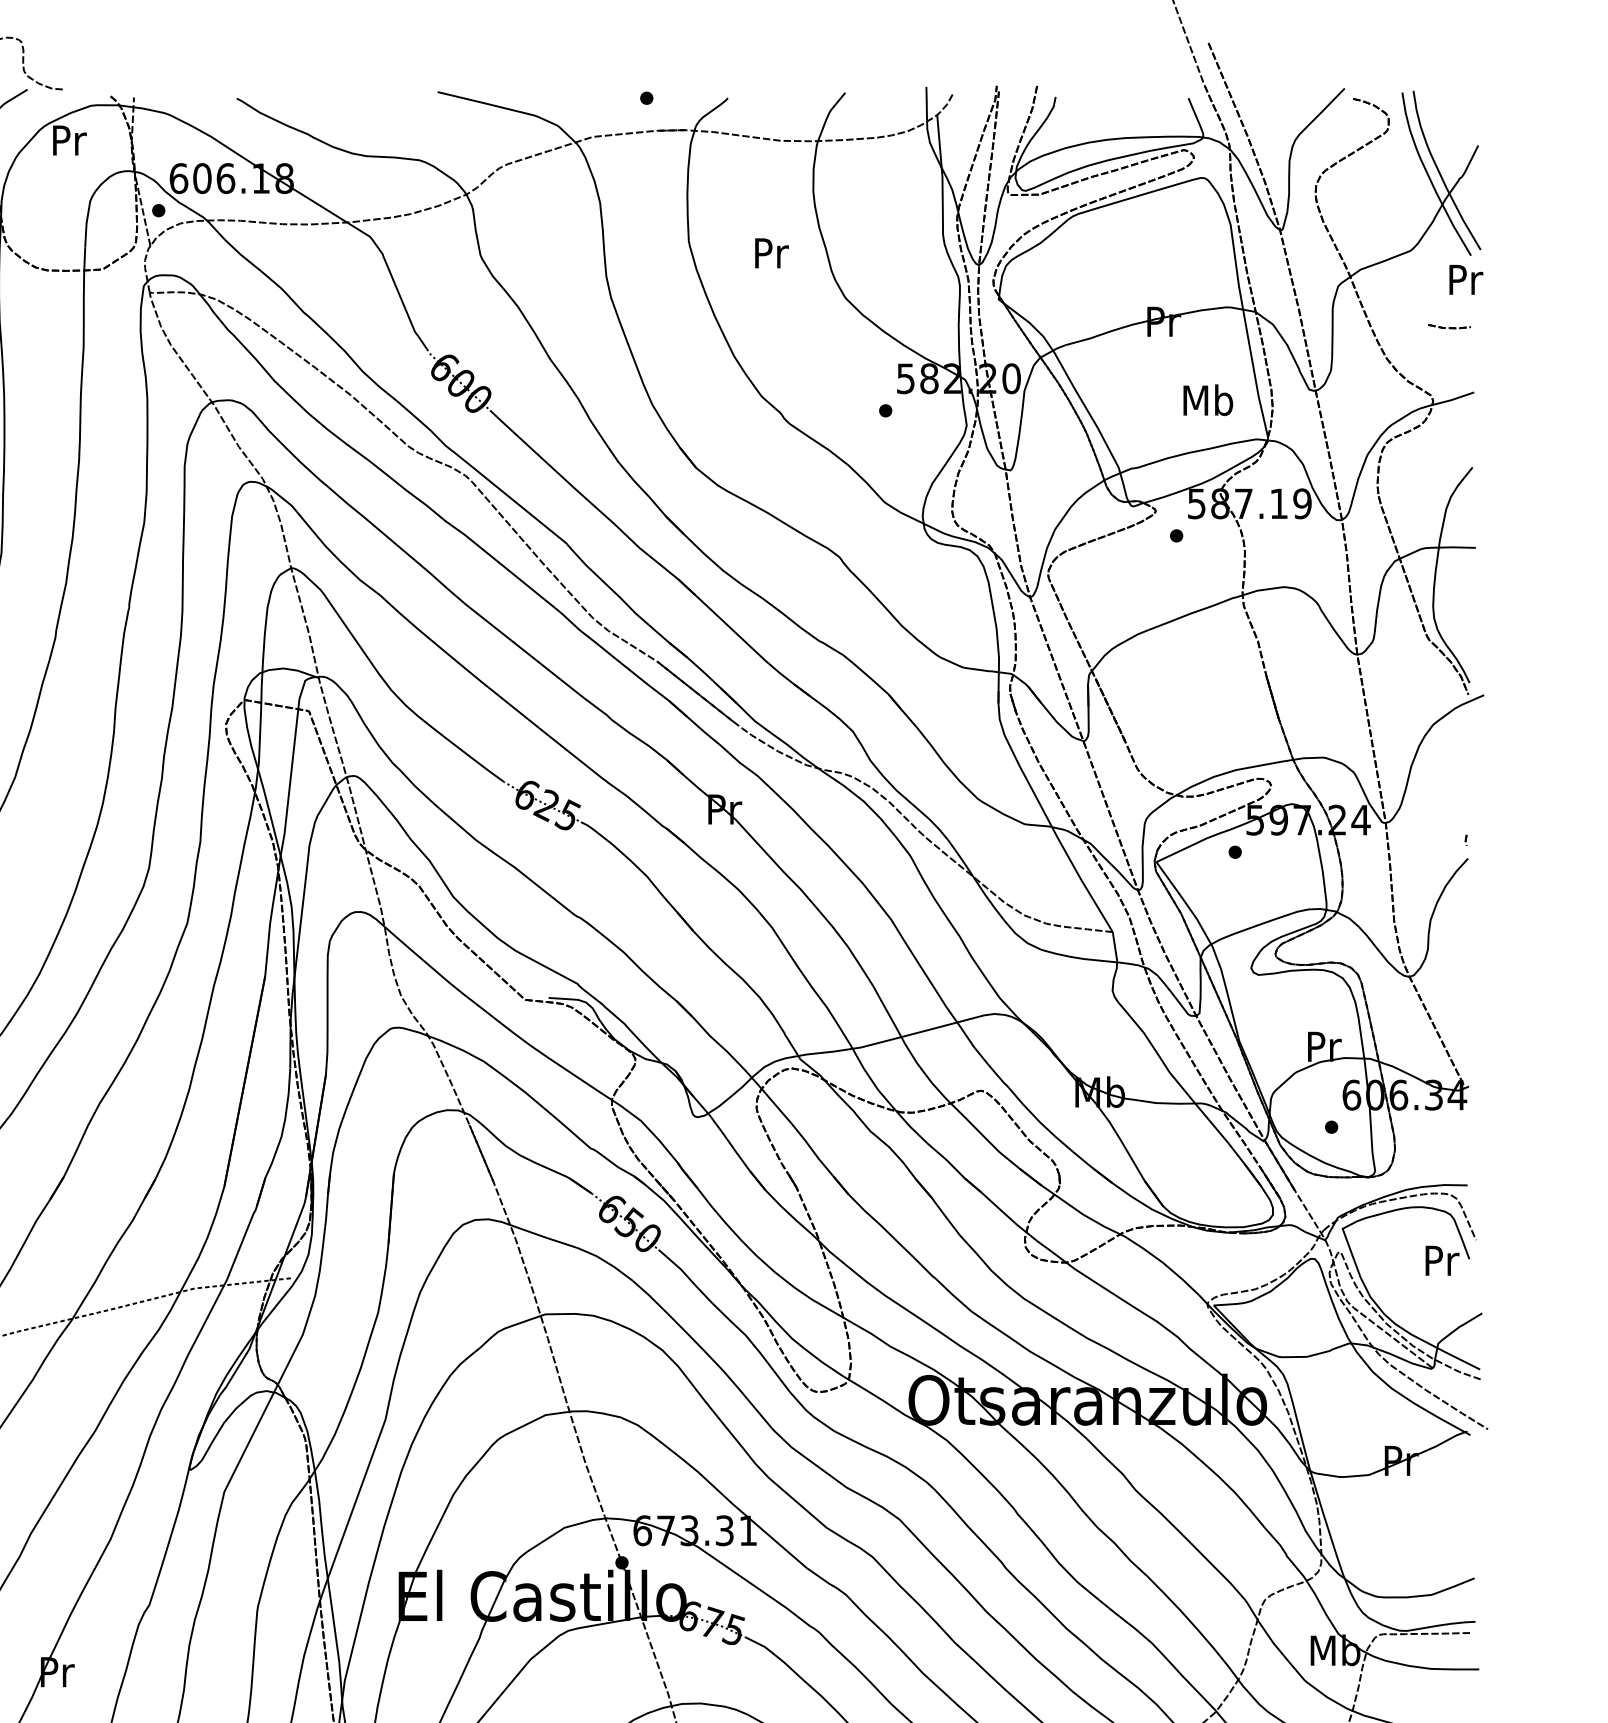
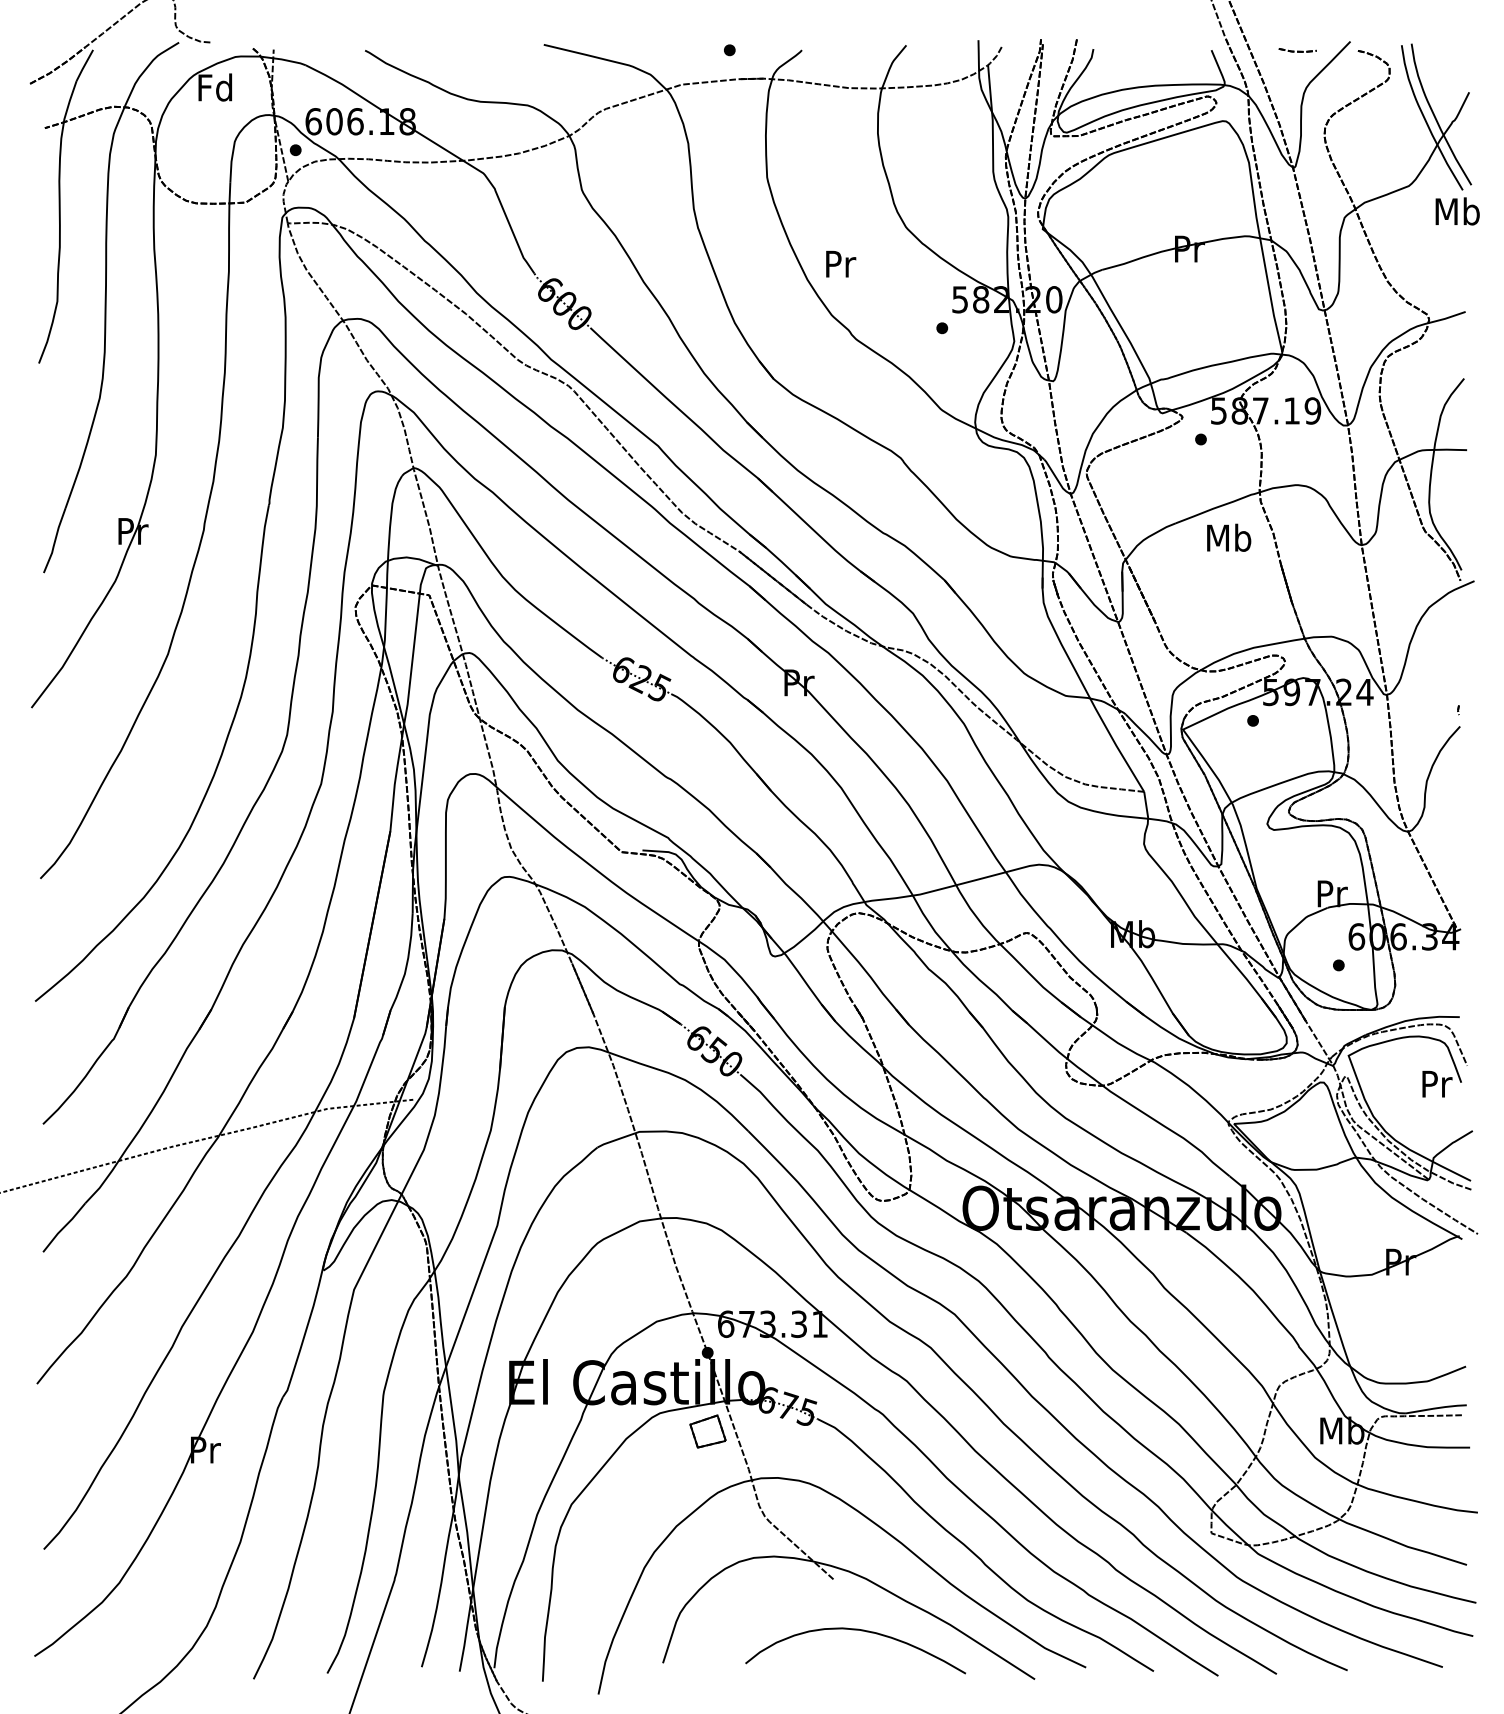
text: (68, 140) -> (215, 87), Pr -> Fd
text: (772, 253) -> (841, 264), moved
text: (1465, 279) -> (1457, 211), Pr -> Mb
part: (1449, 326) -> (1297, 50), moved
text: (1208, 399) -> (1229, 537), moved
part: (621, 1651) -> (707, 1431), added

